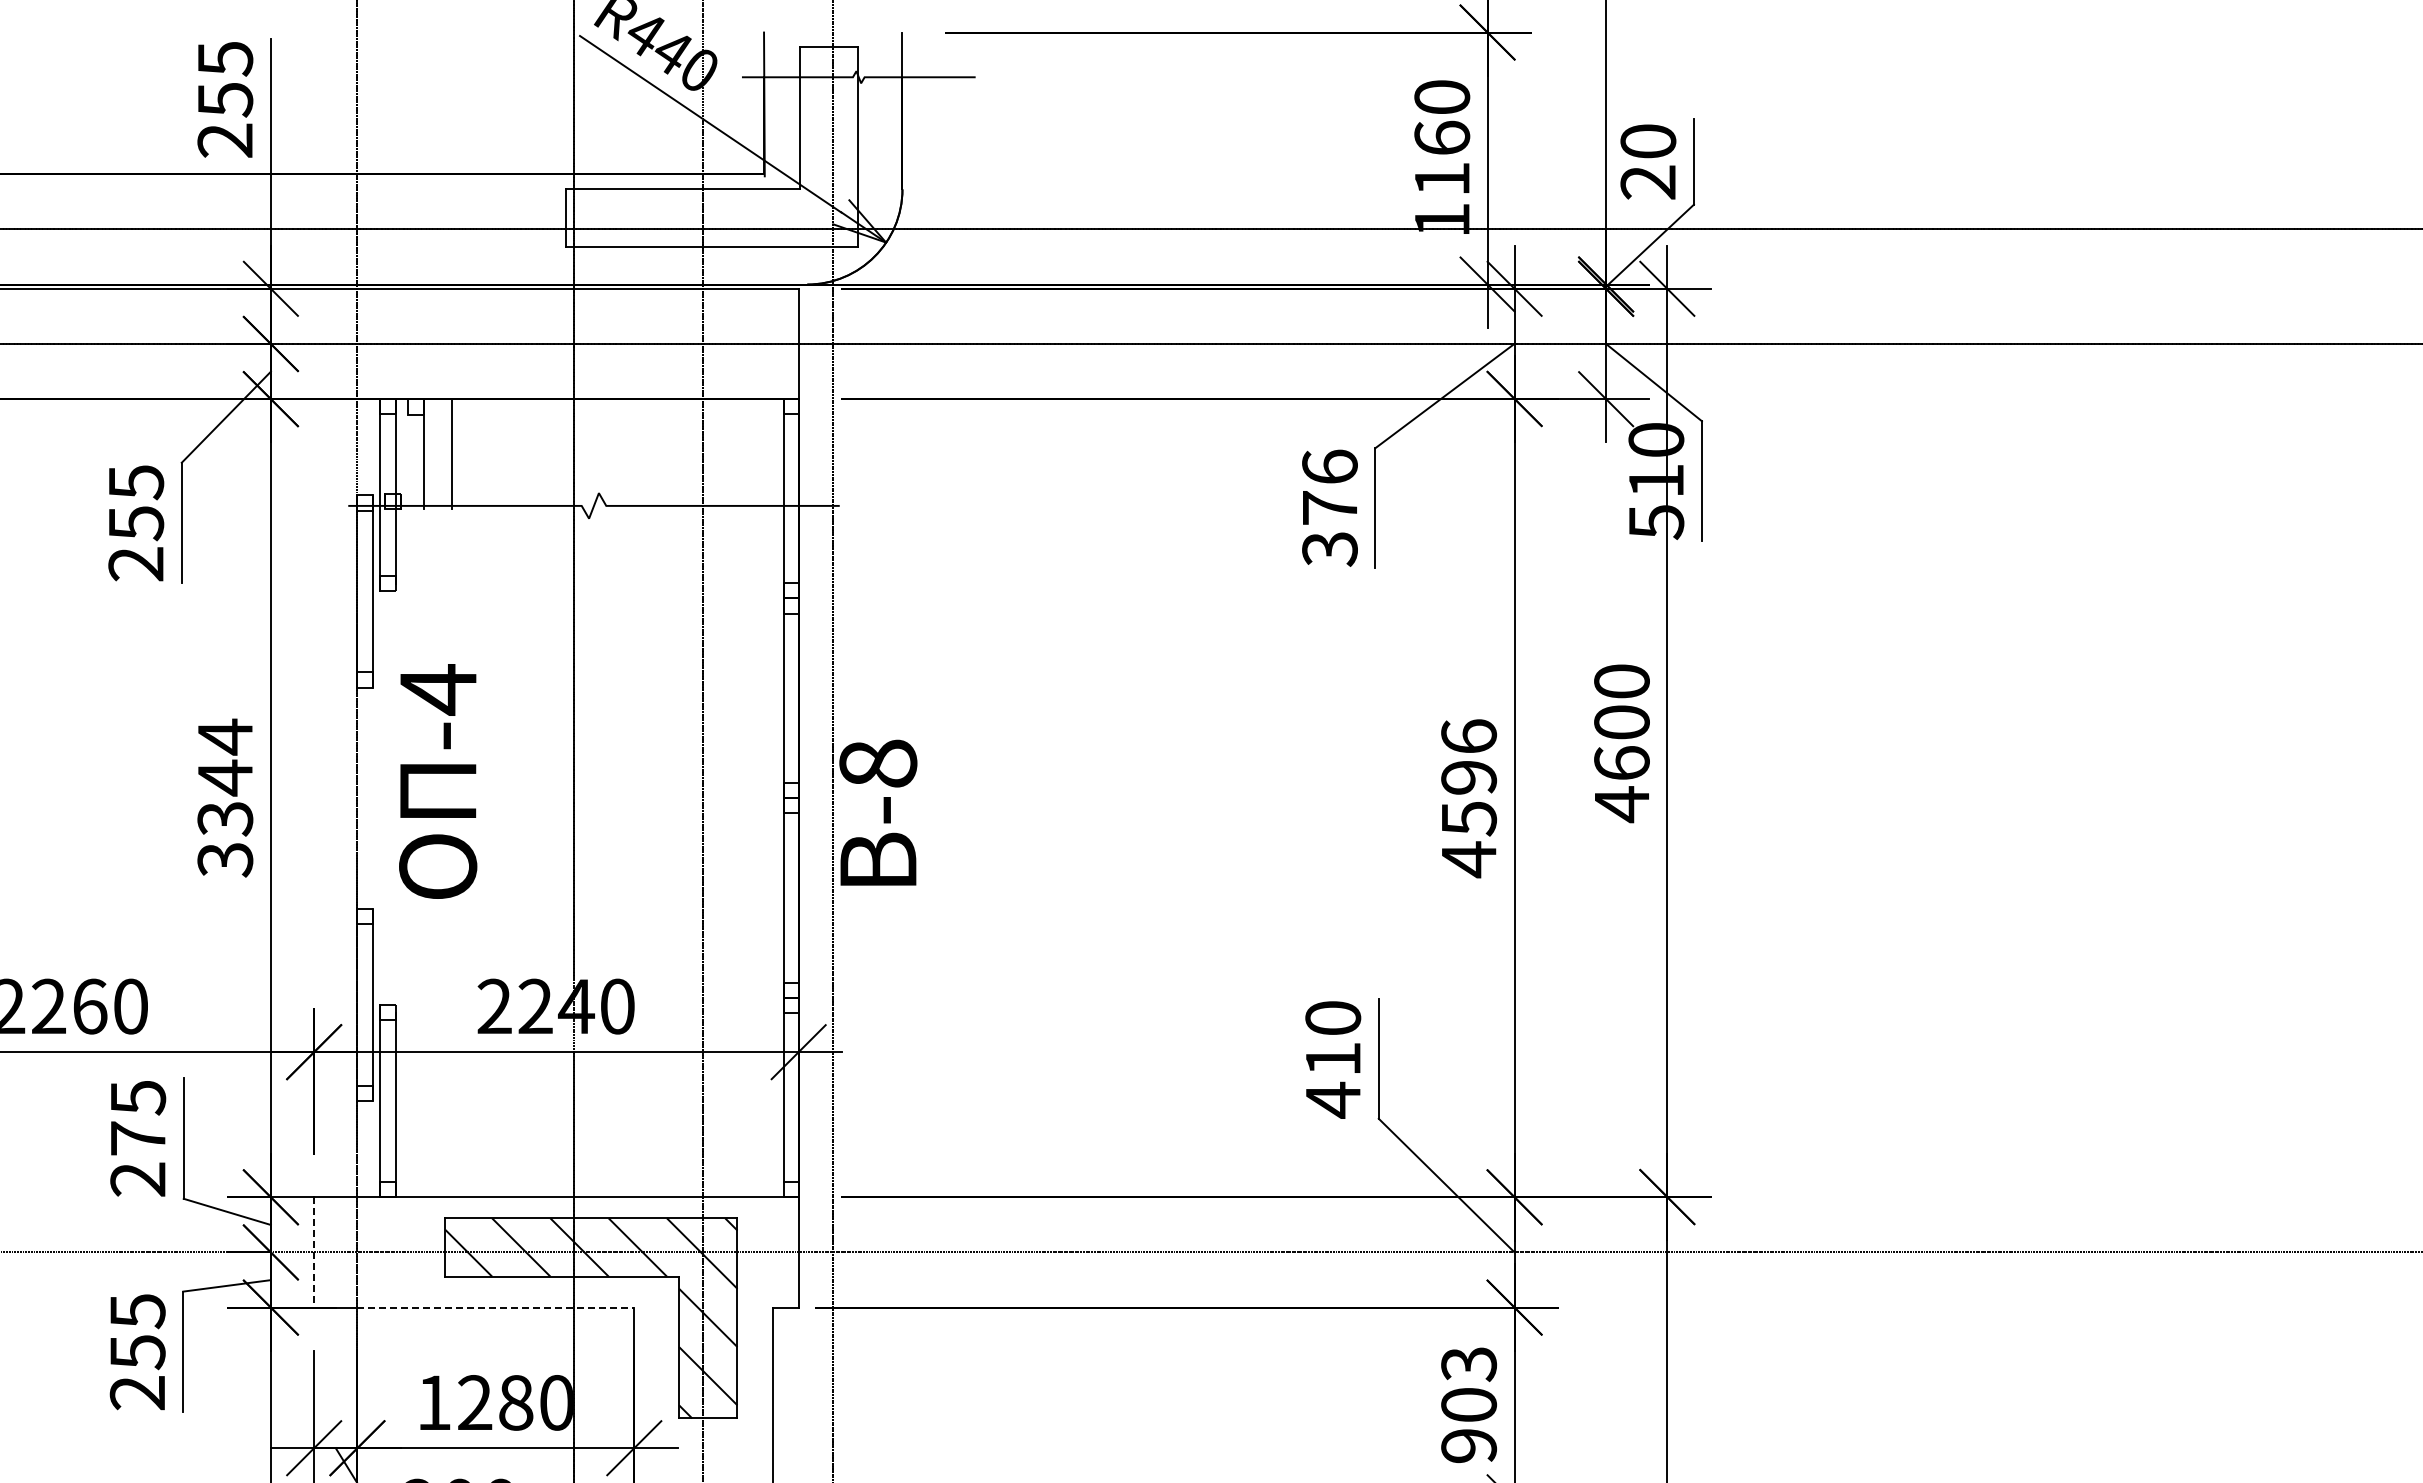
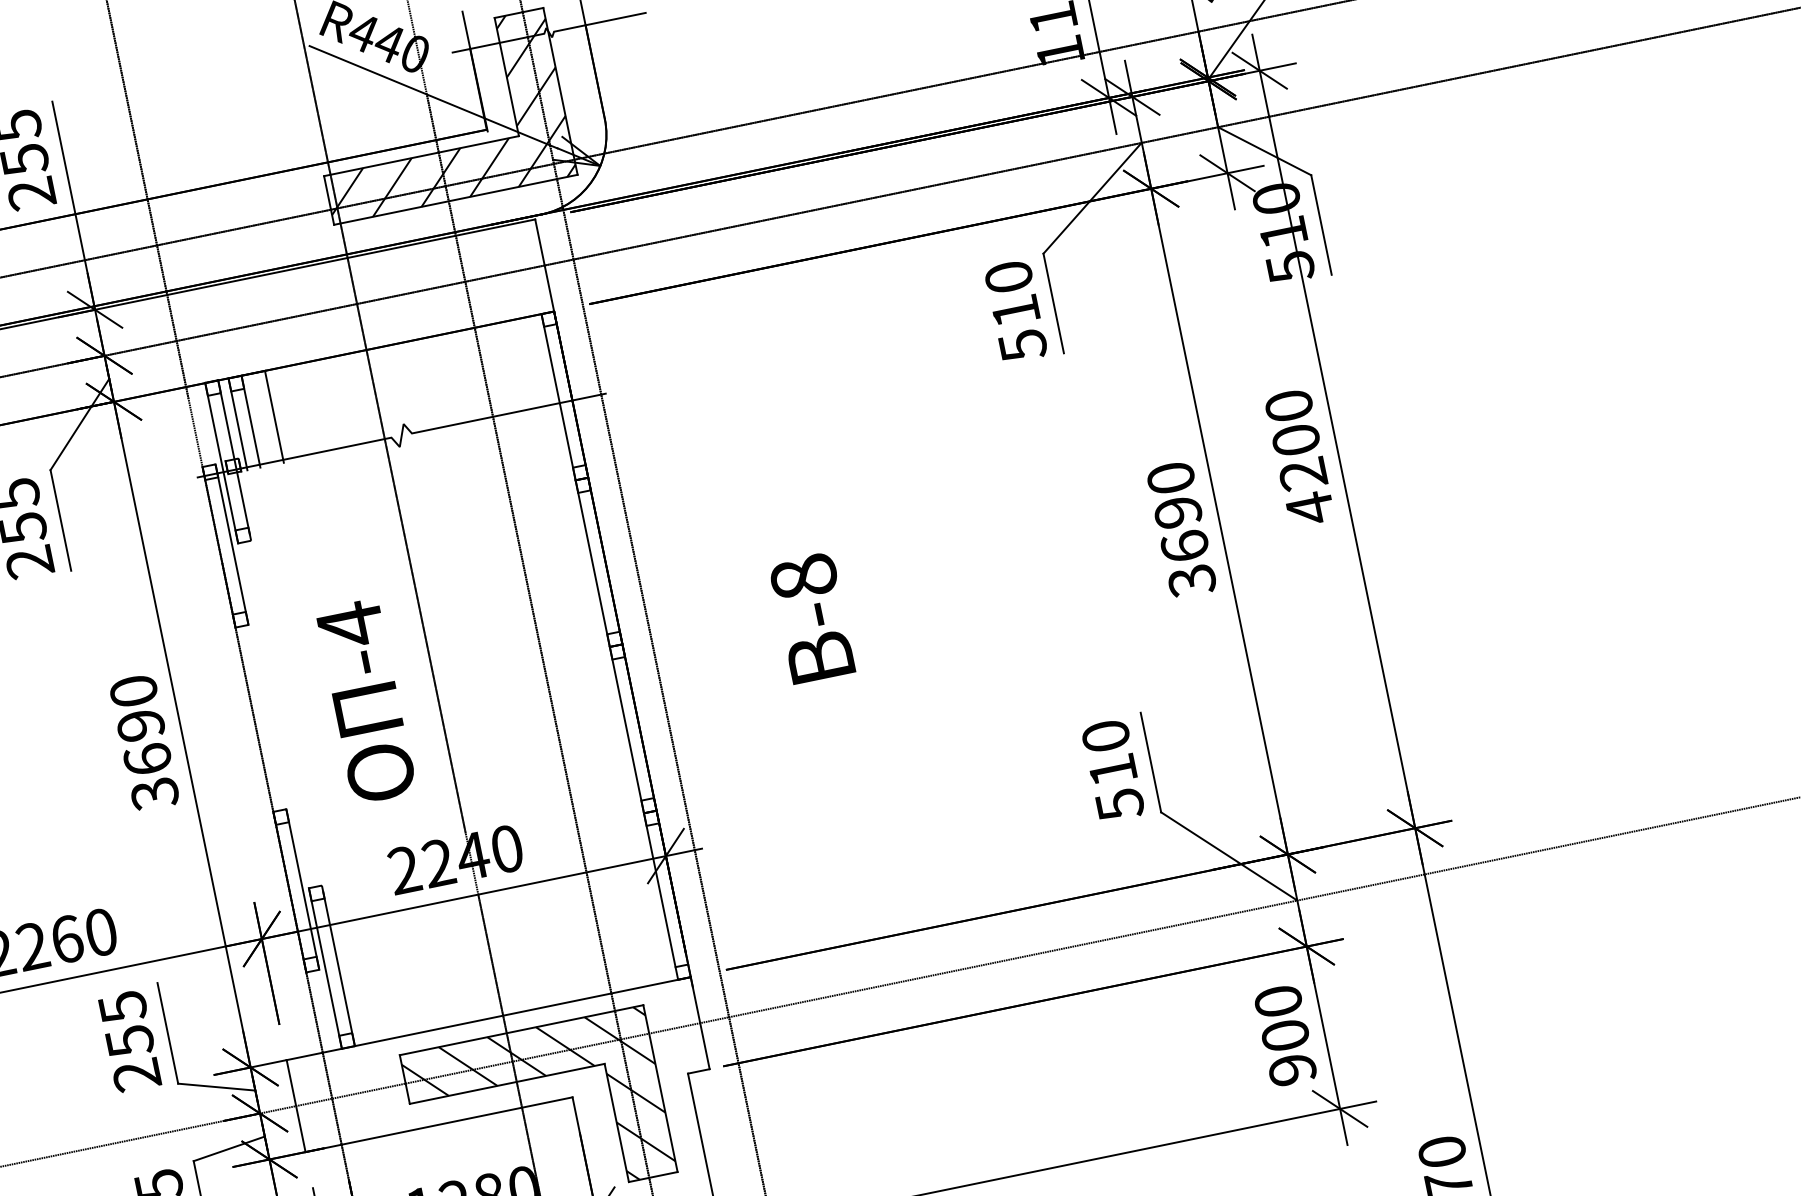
hatch: (711, 147) -> (438, 116), added
line: (408, 454) -> (238, 424), added
text: (1329, 507) -> (1015, 310), 376 -> 510
text: (1621, 763) -> (1302, 474), 4600 -> 4200
text: (225, 777) -> (140, 725), 3344 -> 3690
text: (438, 781) -> (366, 701), moved
text: (1469, 798) -> (1181, 529), 4596 -> 3690
text: (878, 812) -> (812, 617), moved
text: (1333, 1099) -> (1120, 804), 410 -> 510
text: (138, 1138) -> (130, 1041), 275 -> 255
line: (314, 1252) -> (296, 1106), dashed -> solid
line: (496, 1307) -> (457, 1120), dashed -> solid
text: (1468, 1364) -> (1278, 1001), 903 -> 900

